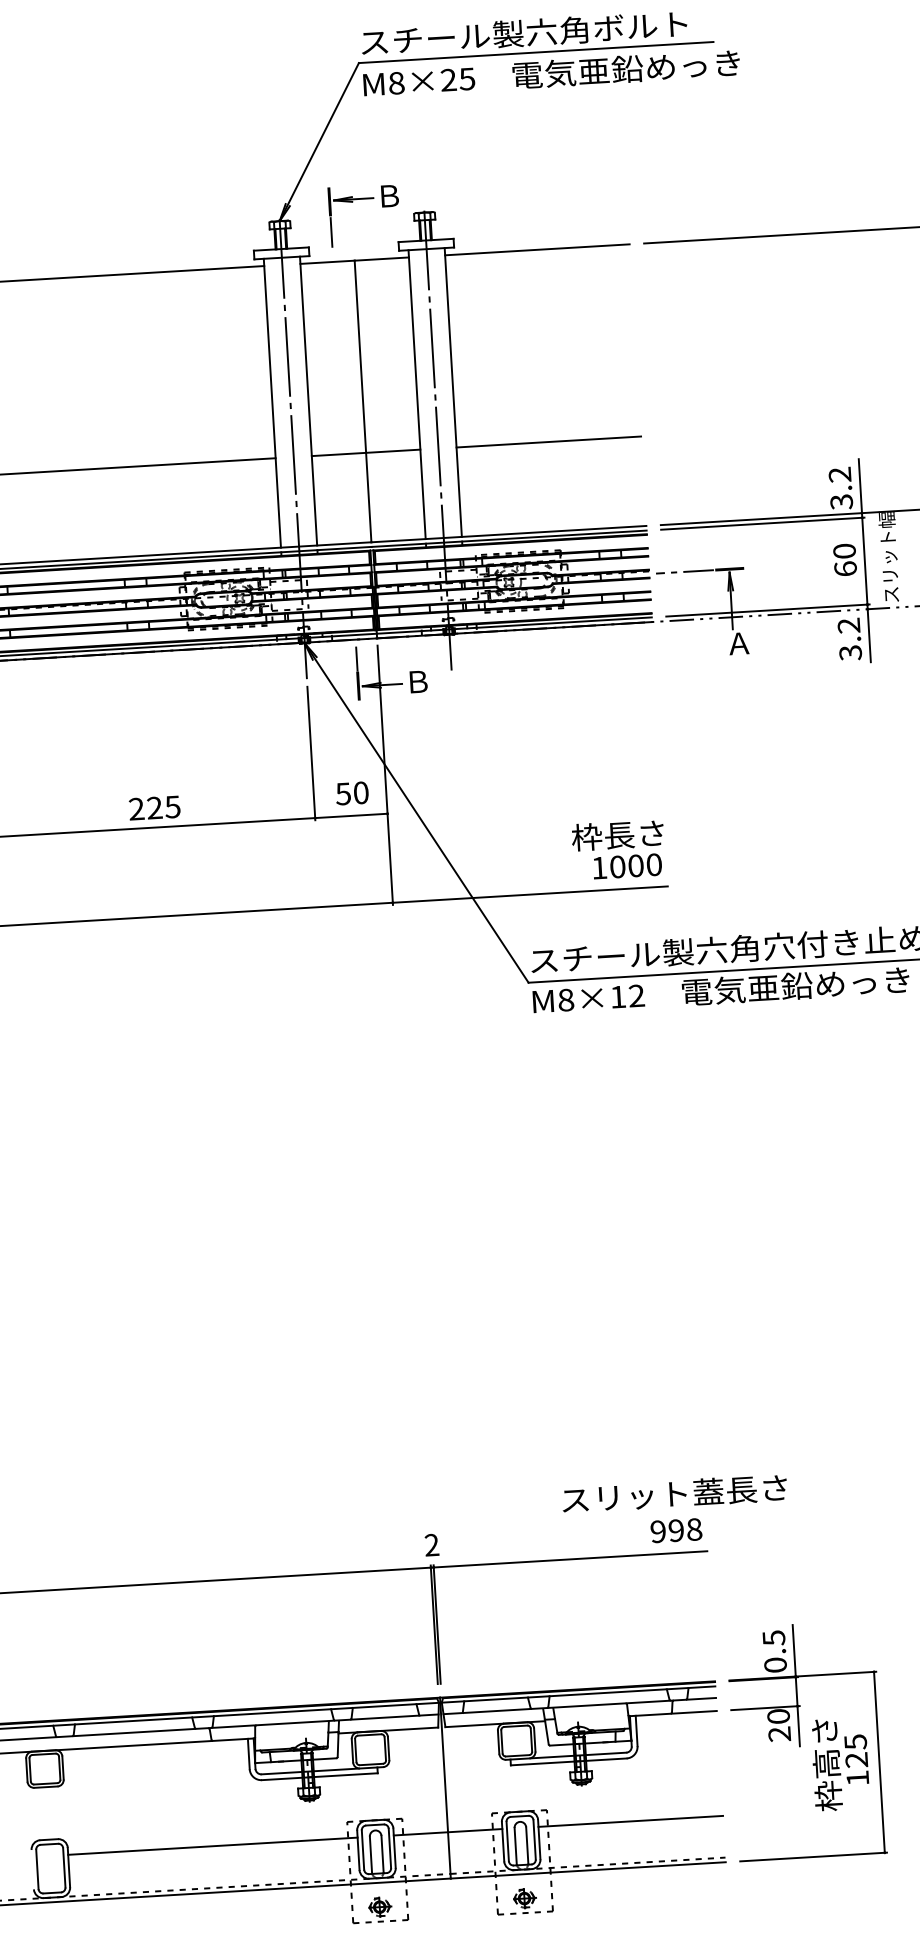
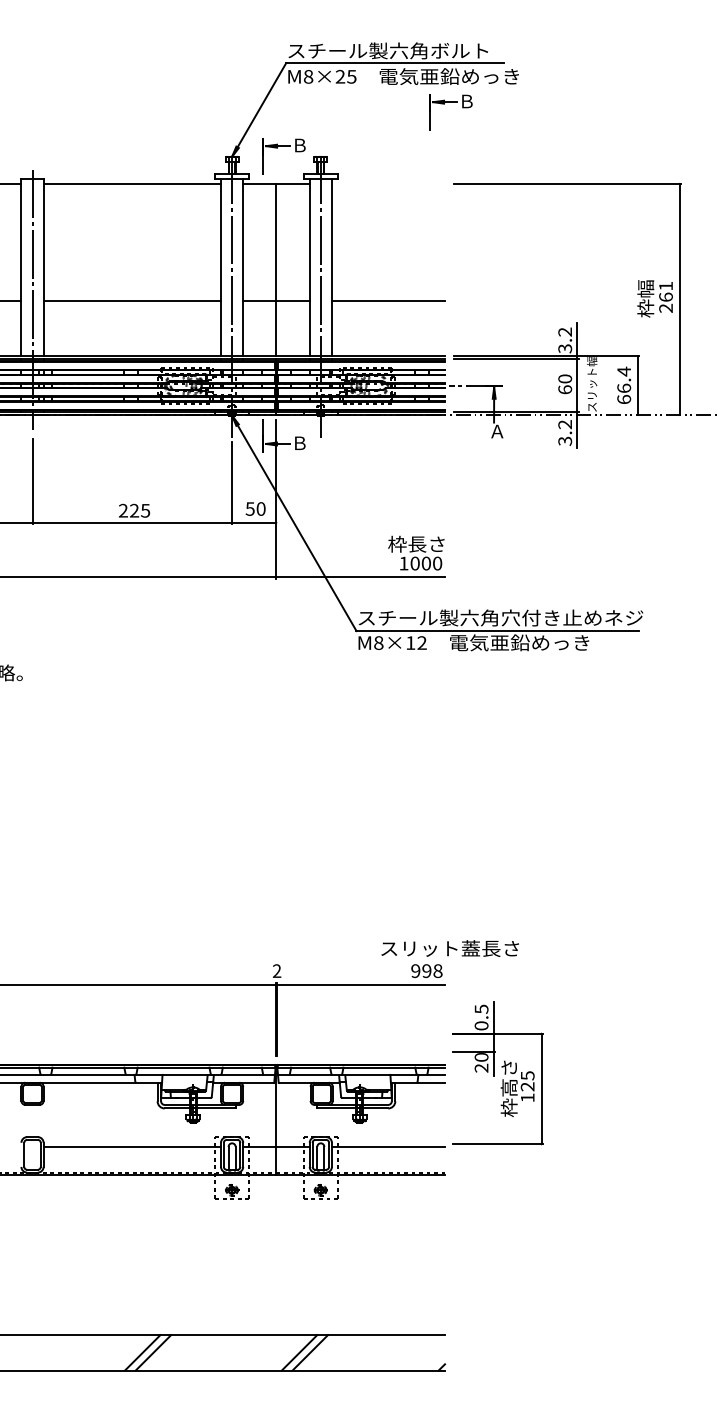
part: (630, 111) -> (450, 102), added
line: (537, 249) -> (388, 183), removed
text: (673, 1493) -> (449, 948), moved
part: (806, 1741) -> (497, 1073), moved

